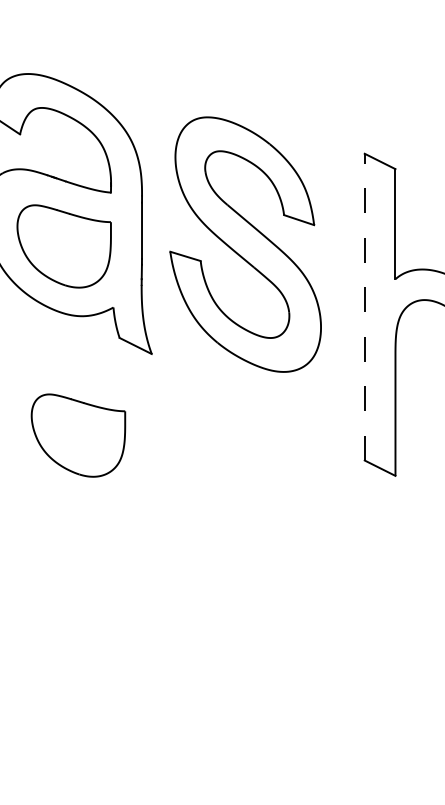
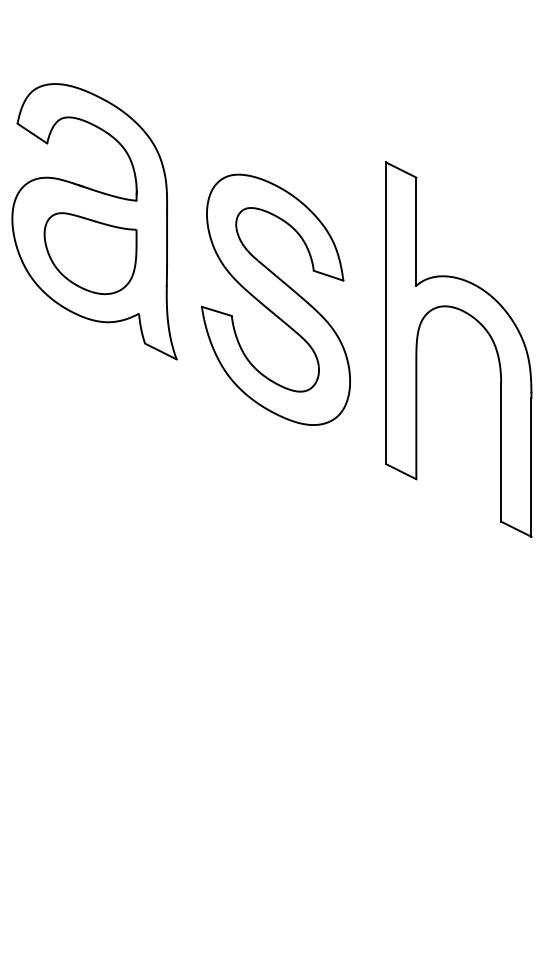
part: (245, 244) -> (275, 299), moved
line: (365, 307) -> (386, 313), dashed -> solid
part: (78, 435) -> (104, 439), removed

